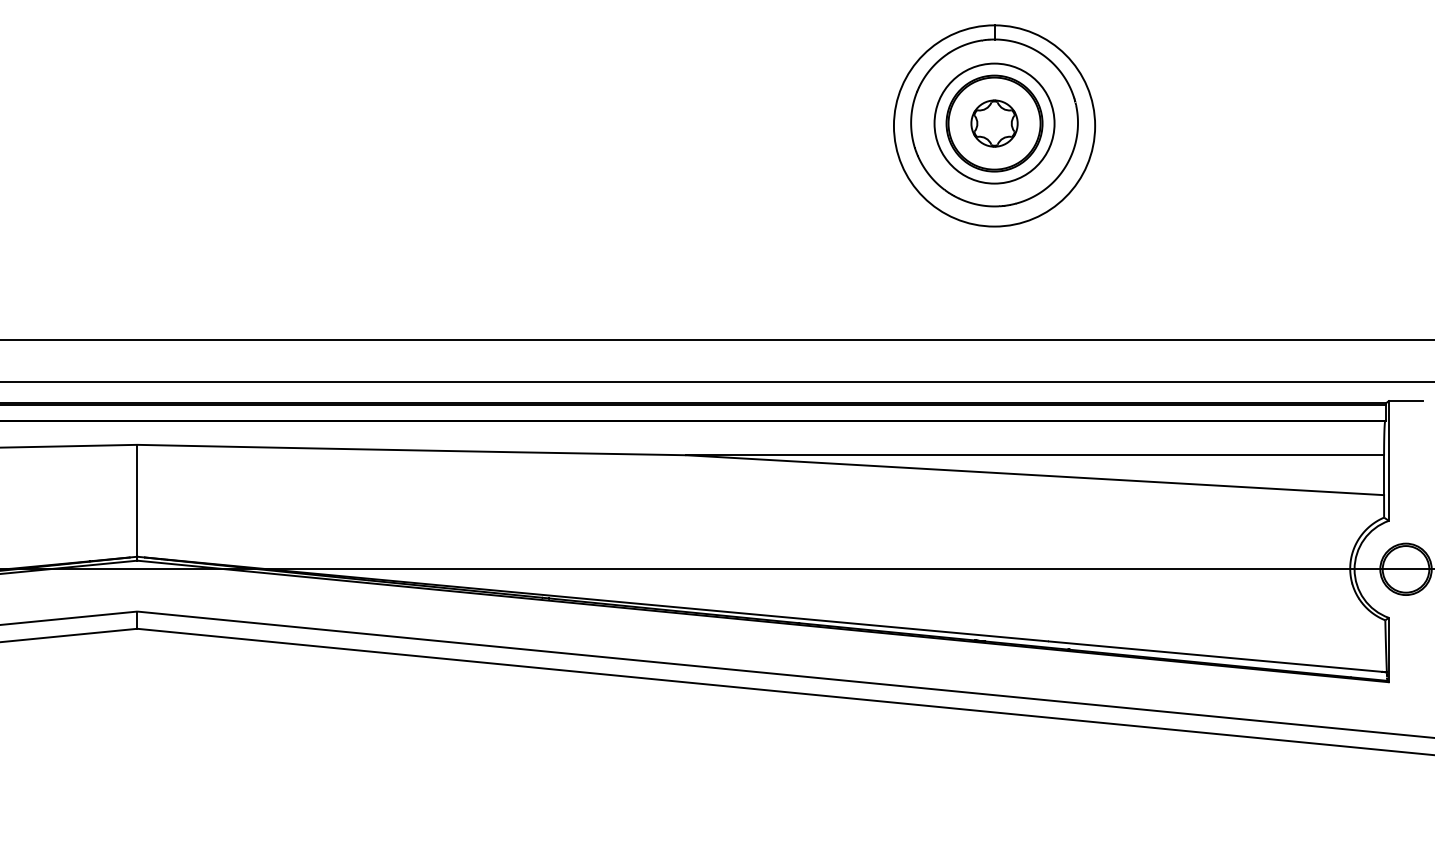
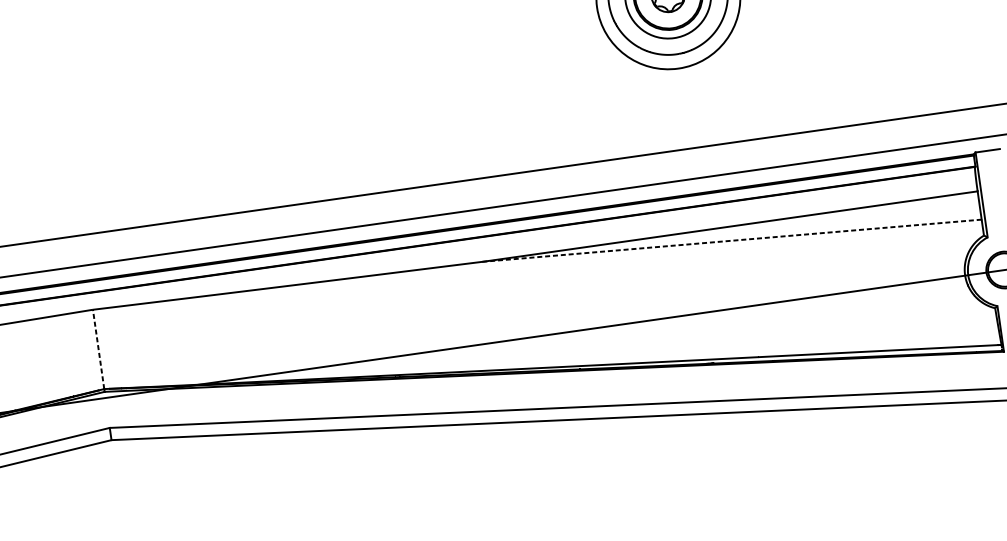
line: (1034, 475) -> (731, 240), solid -> dashed
line: (137, 500) -> (98, 349), solid -> dashed

